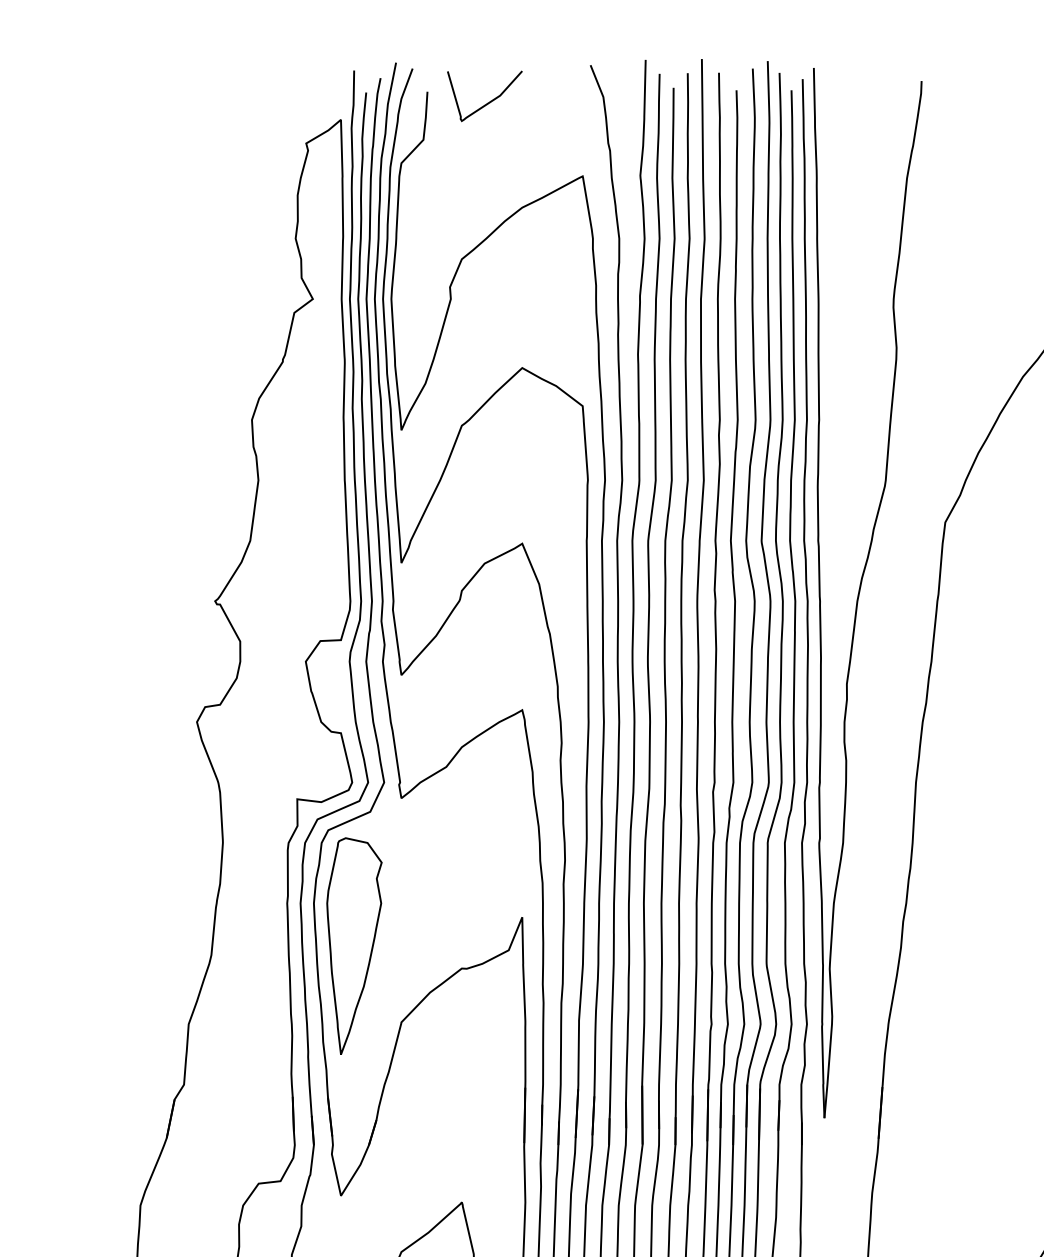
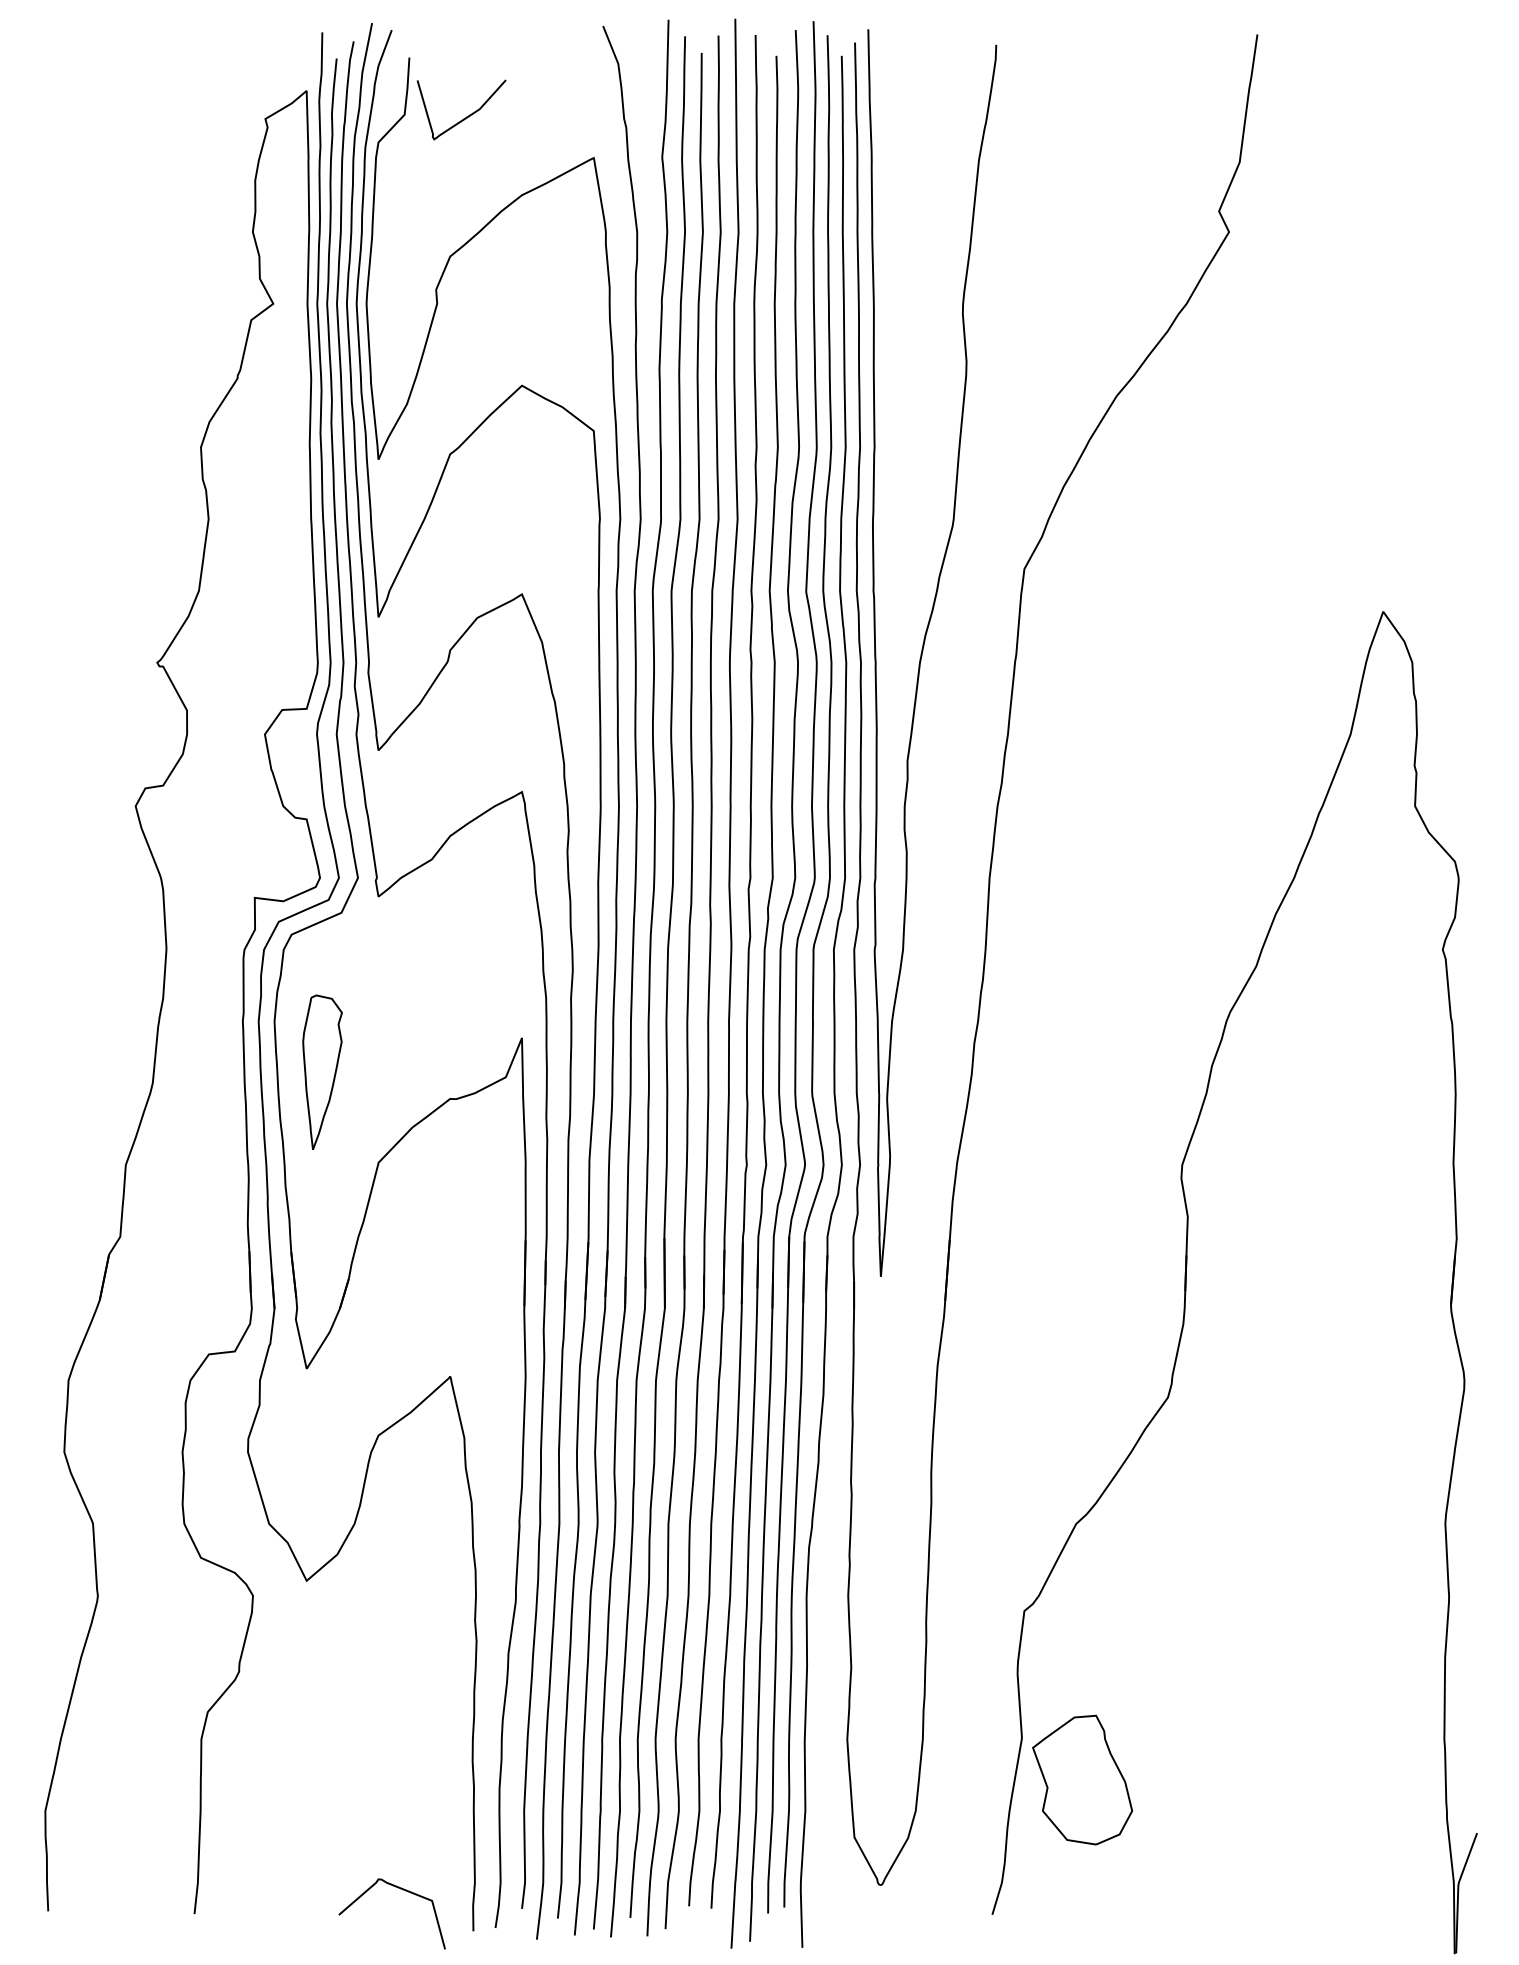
curve: (489, 101) -> (466, 116), moved
part: (354, 946) -> (322, 1072), size x0.6

